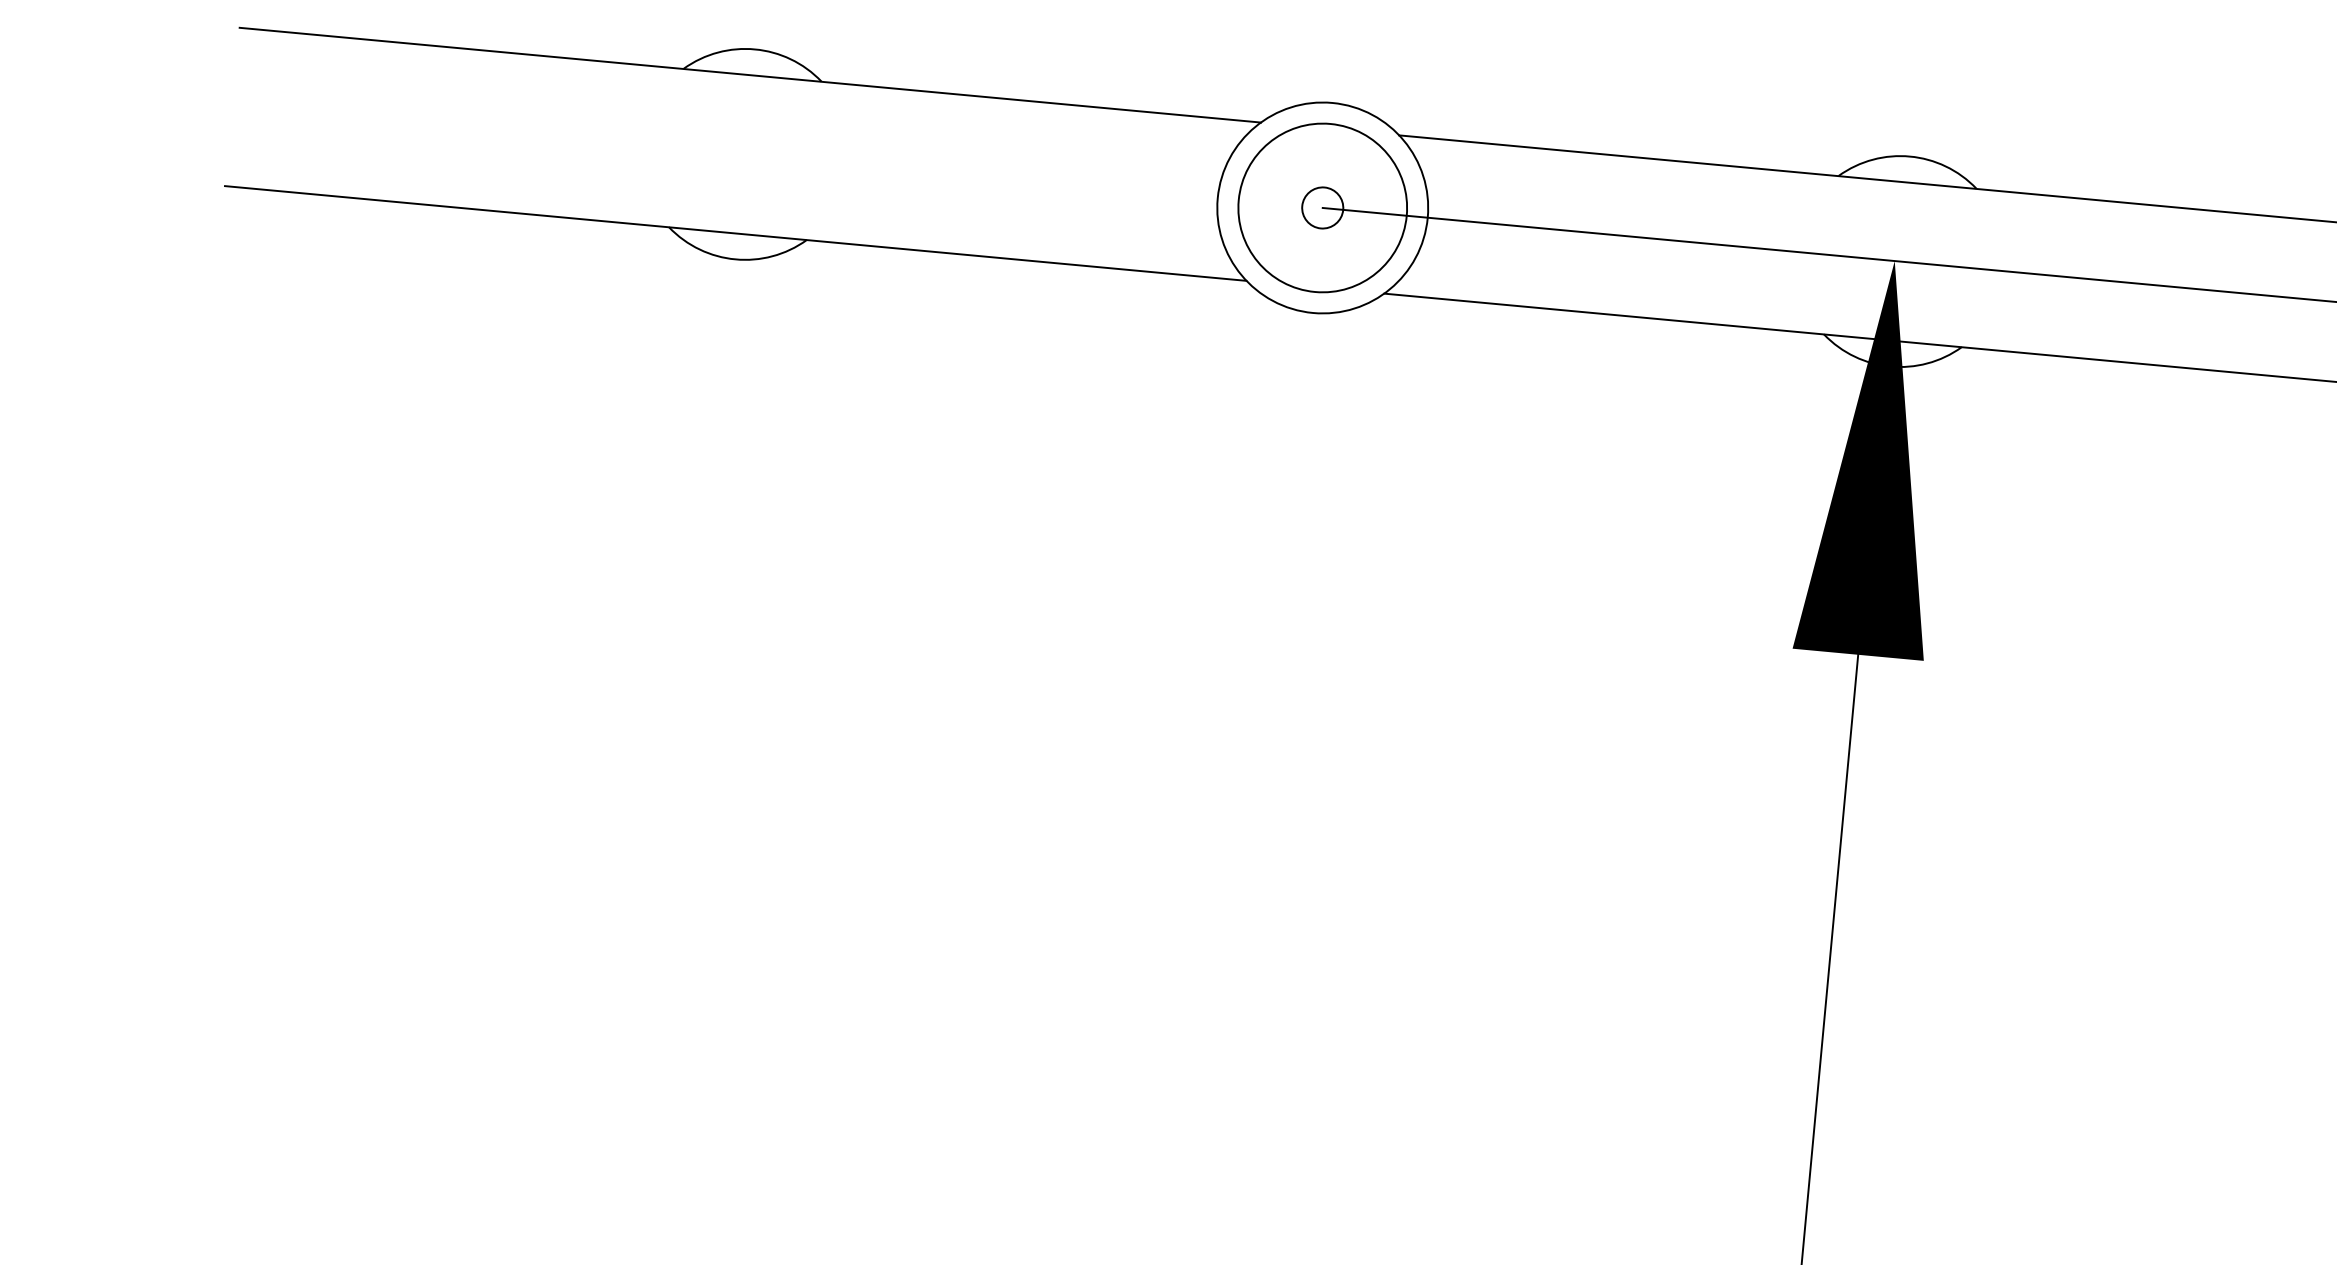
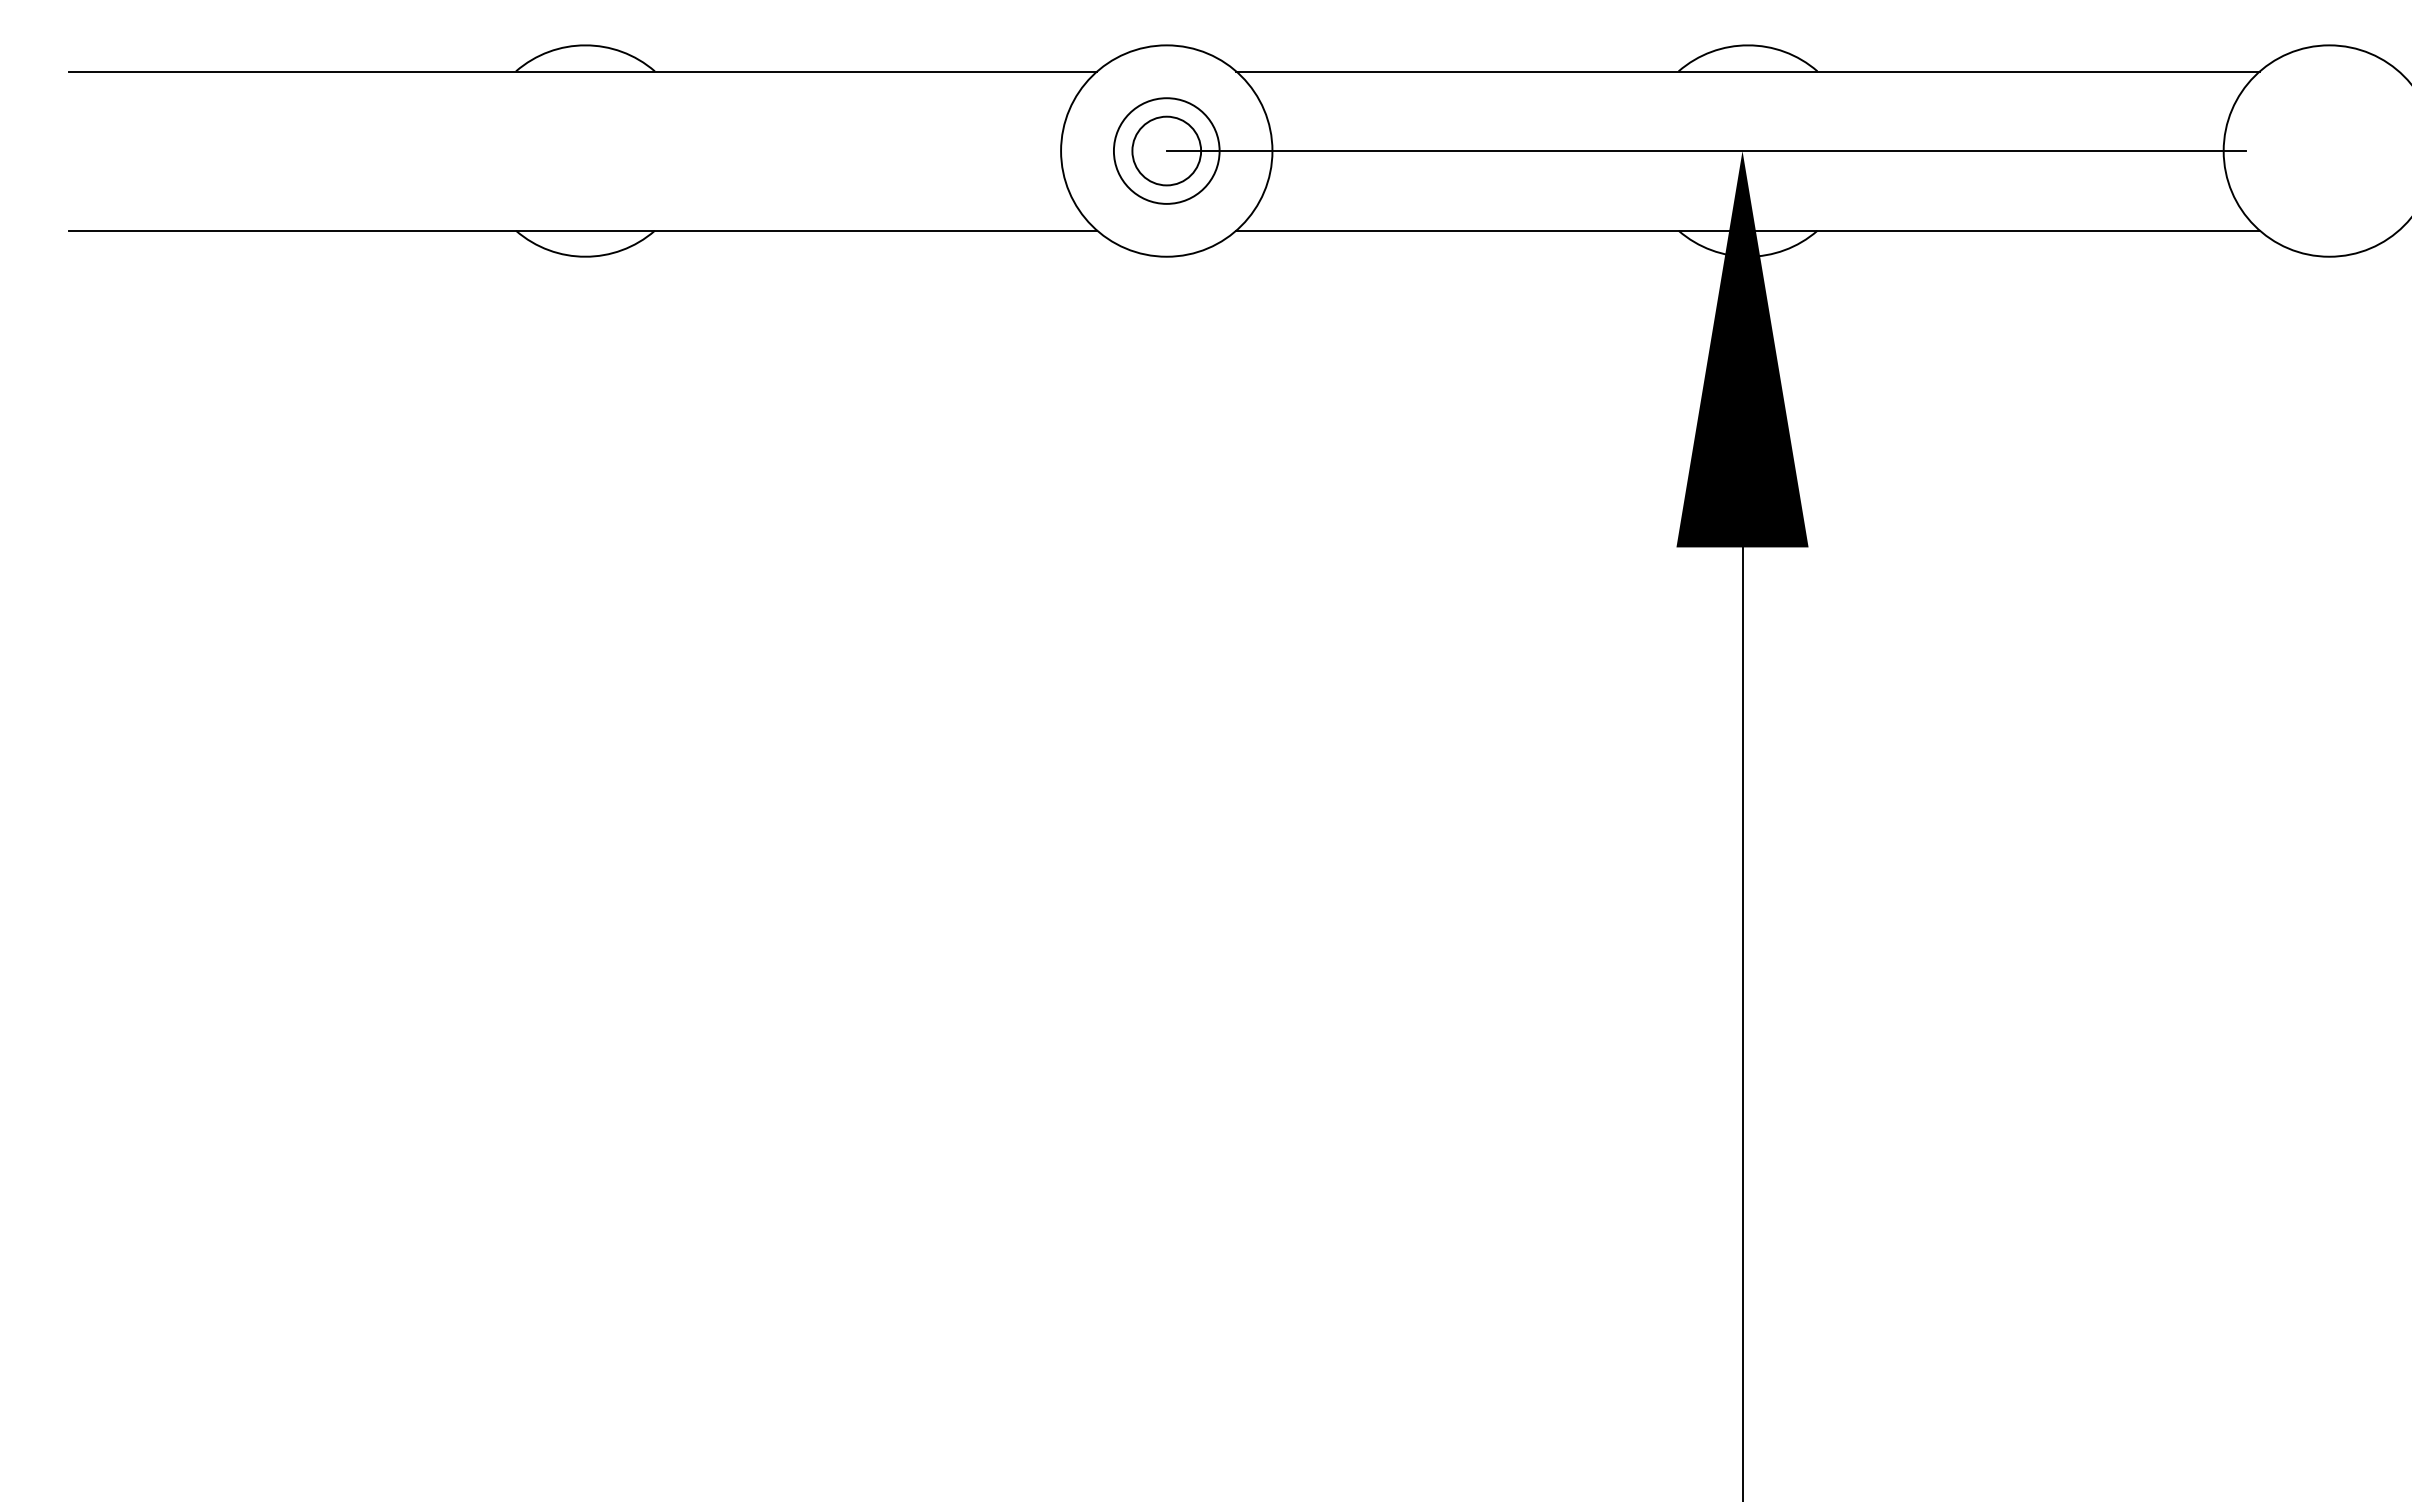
circle: (1322, 207) -> (1166, 150), size x0.62
circle: (1322, 207) -> (1166, 150), size x1.67

